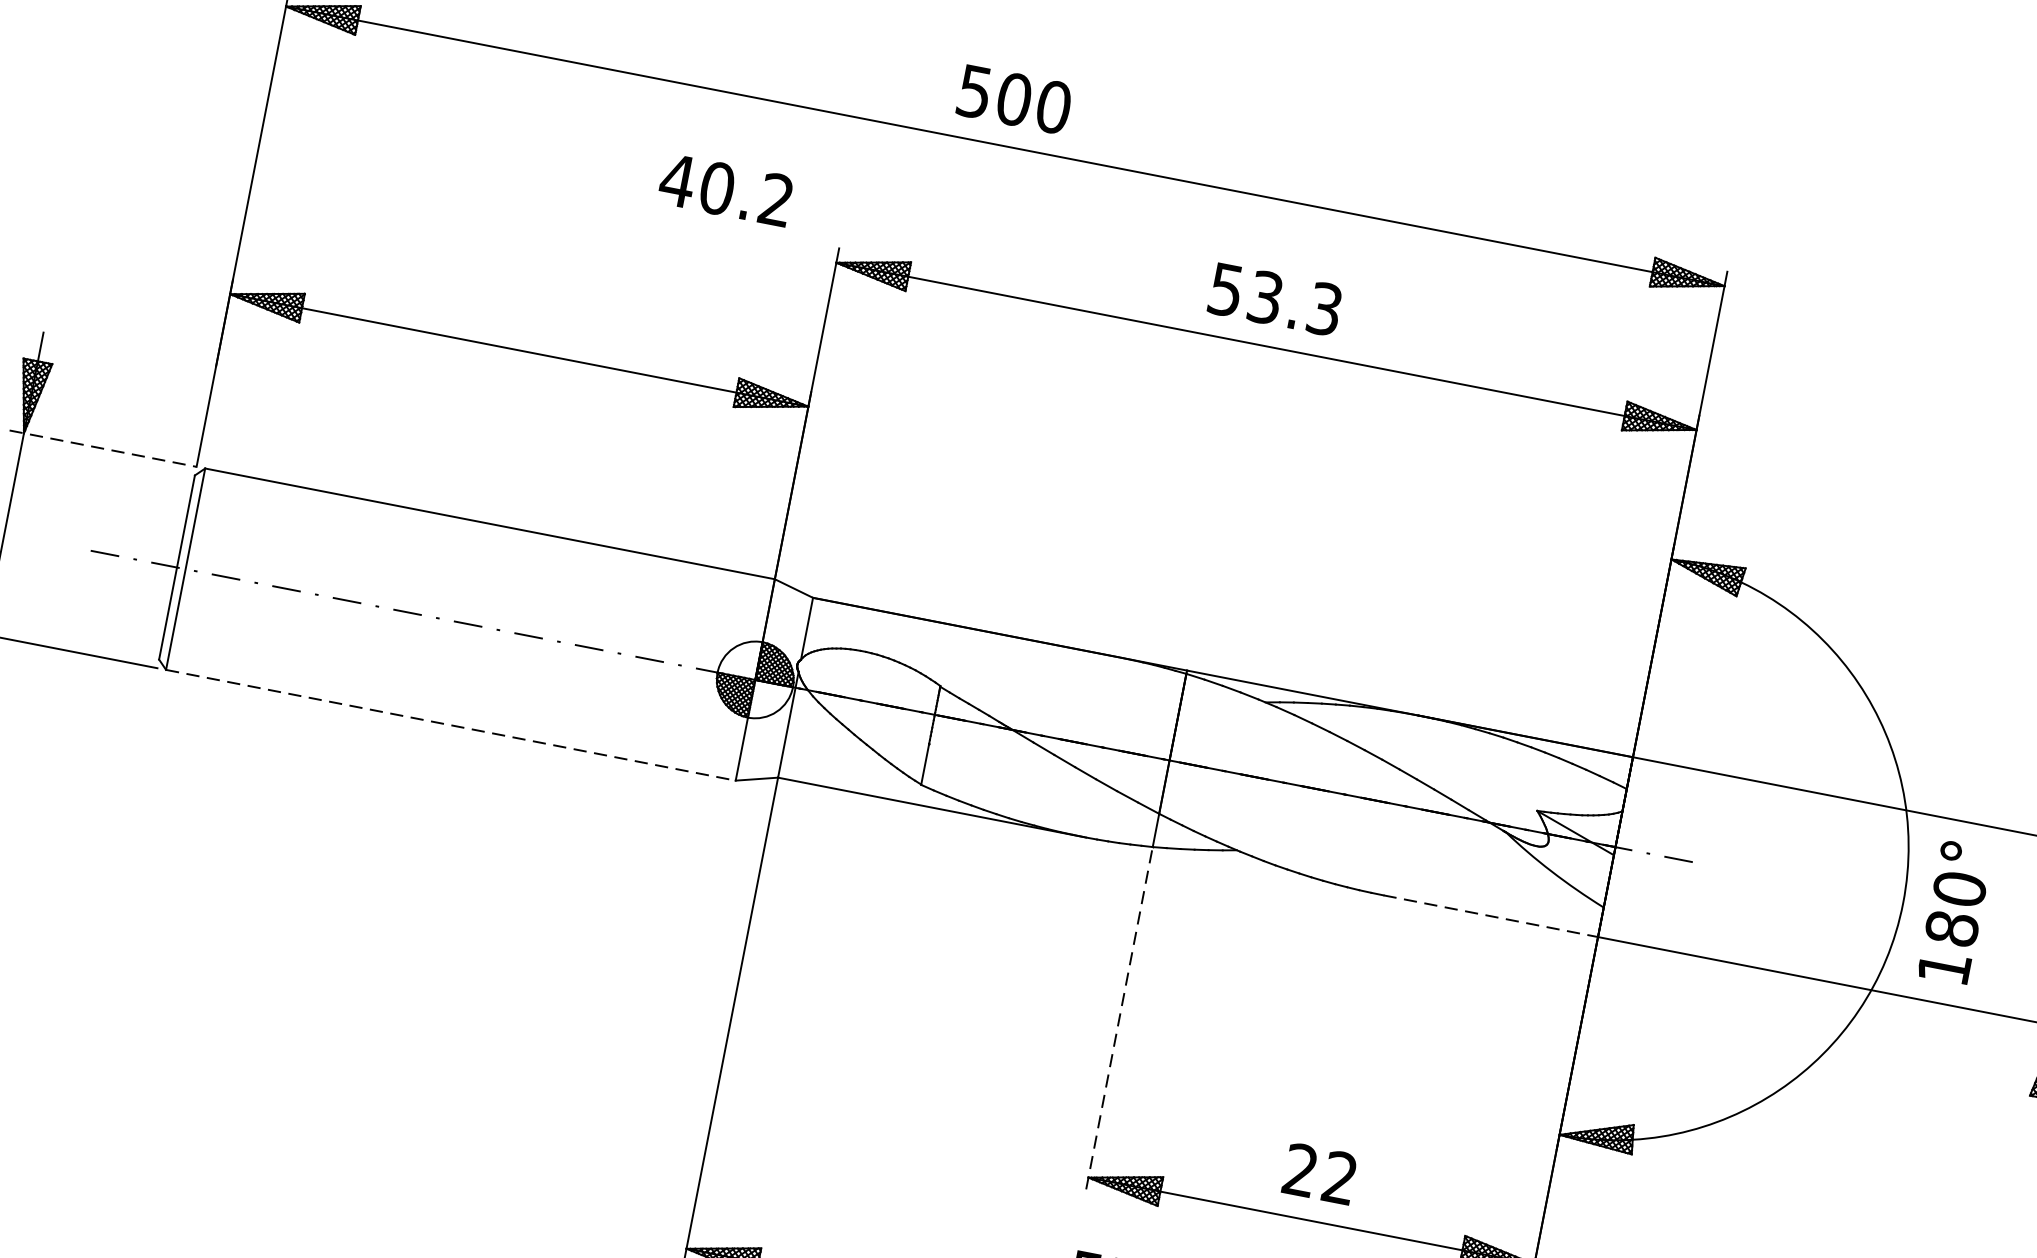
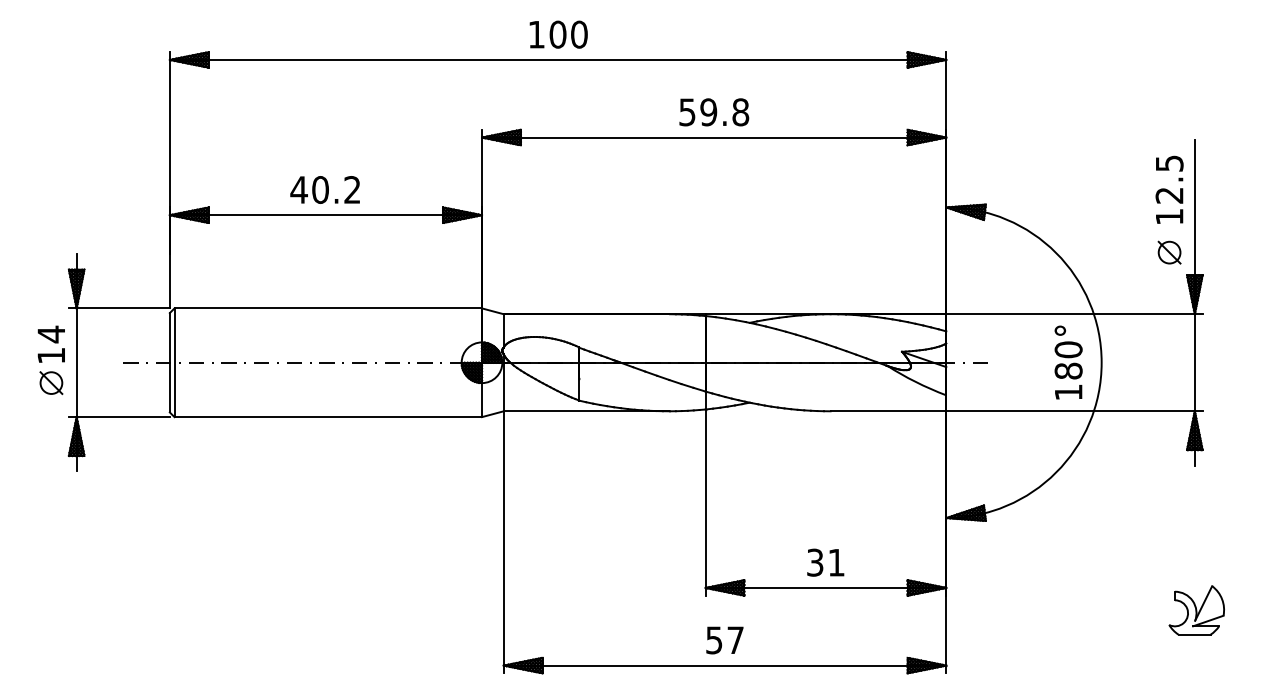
text: (974, 91) -> (536, 34), 500 -> 100
text: (724, 189) -> (324, 189), moved
text: (1294, 303) -> (724, 112), 53.3 -> 59.8
line: (103, 448) -> (119, 308), dashed -> solid
line: (451, 726) -> (328, 417), dashed -> solid
text: (1954, 912) -> (1068, 362), moved
line: (1490, 916) -> (888, 411), dashed -> solid
line: (1118, 1022) -> (705, 504), dashed -> solid
text: (1319, 1173) -> (825, 562), 22 -> 31

